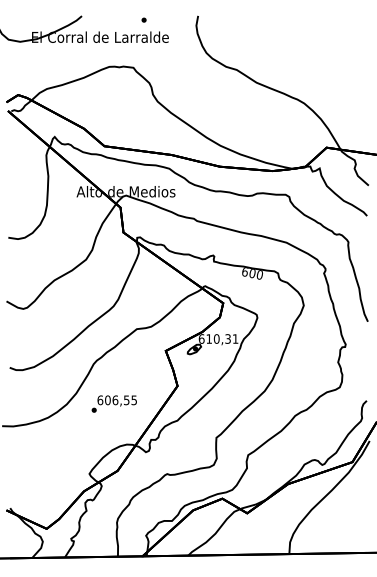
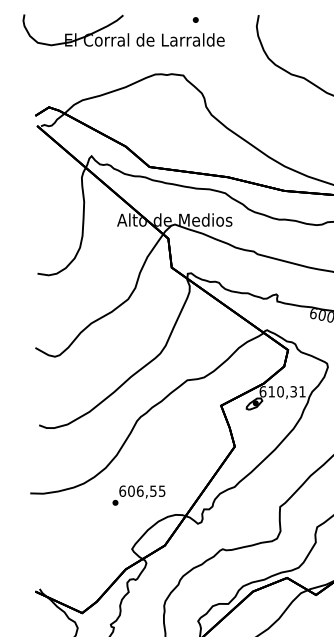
text: (113, 403) -> (137, 494), moved

